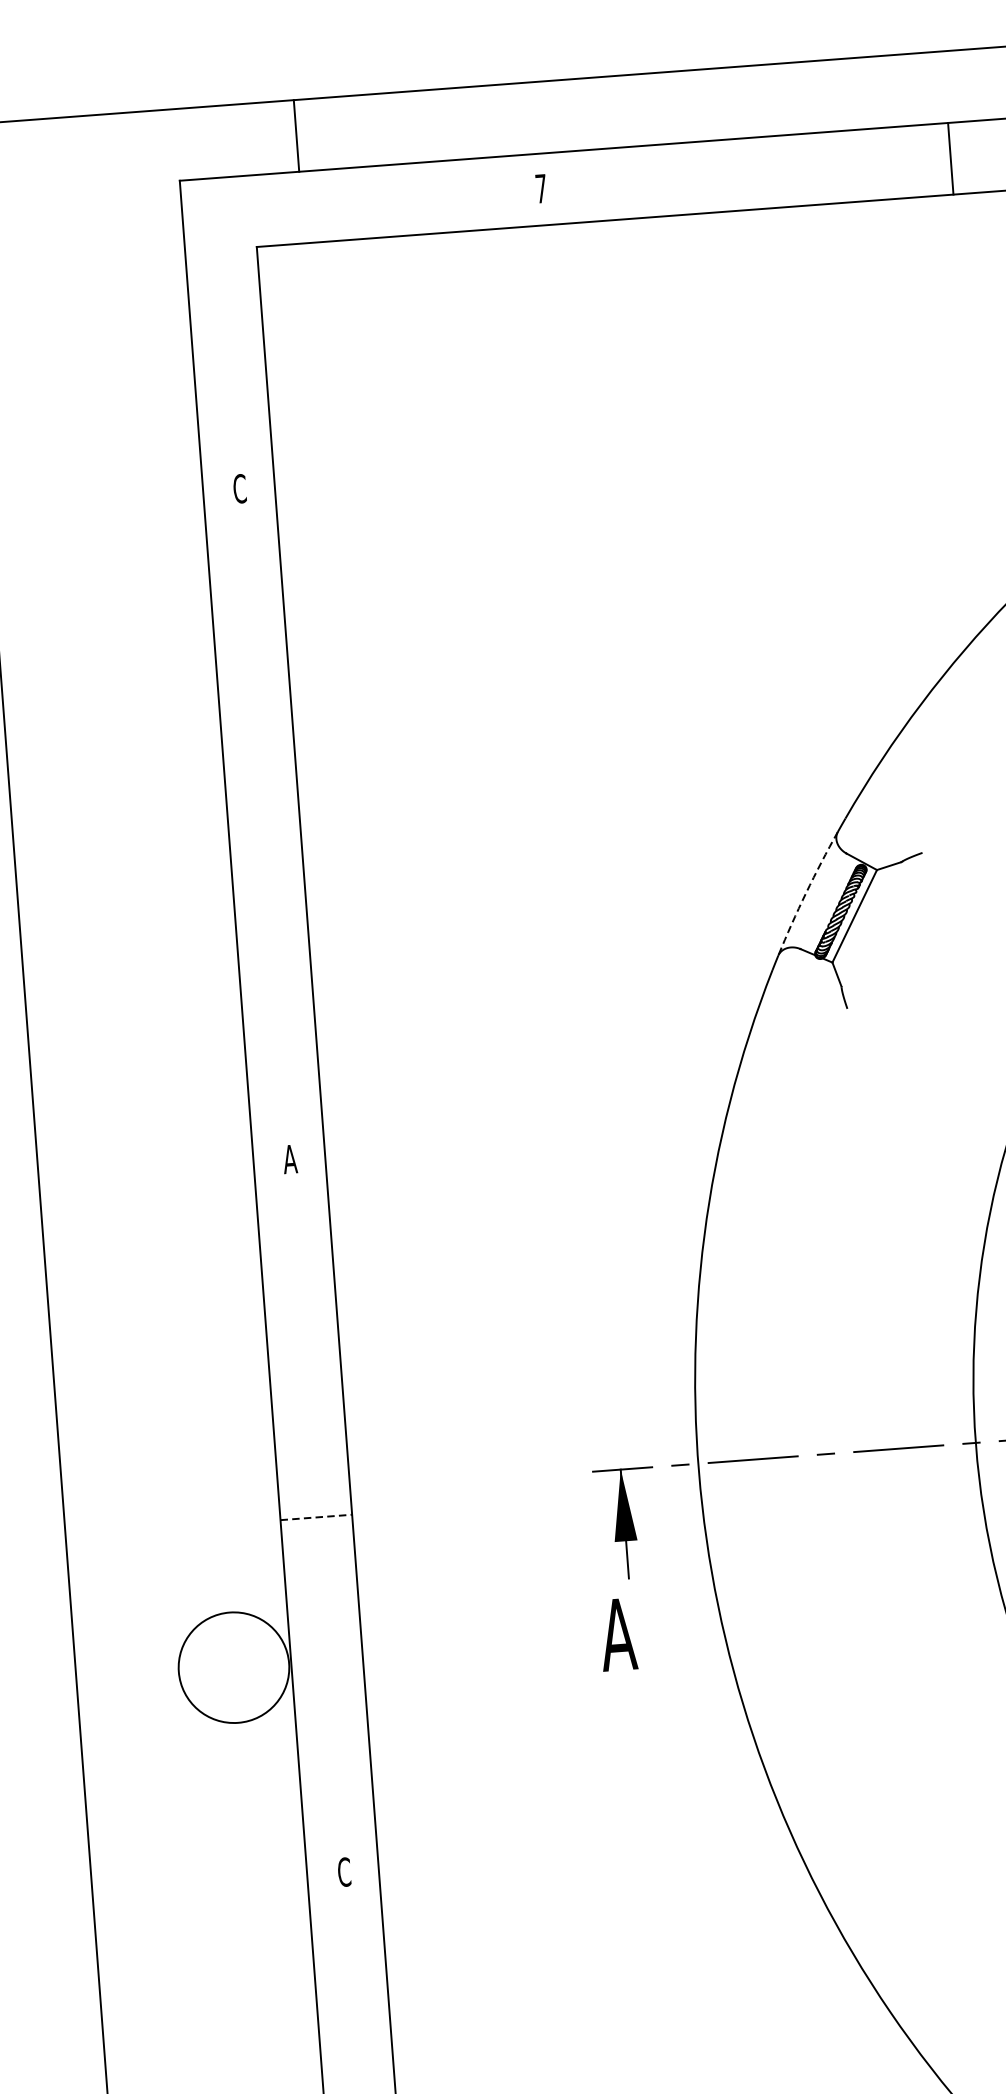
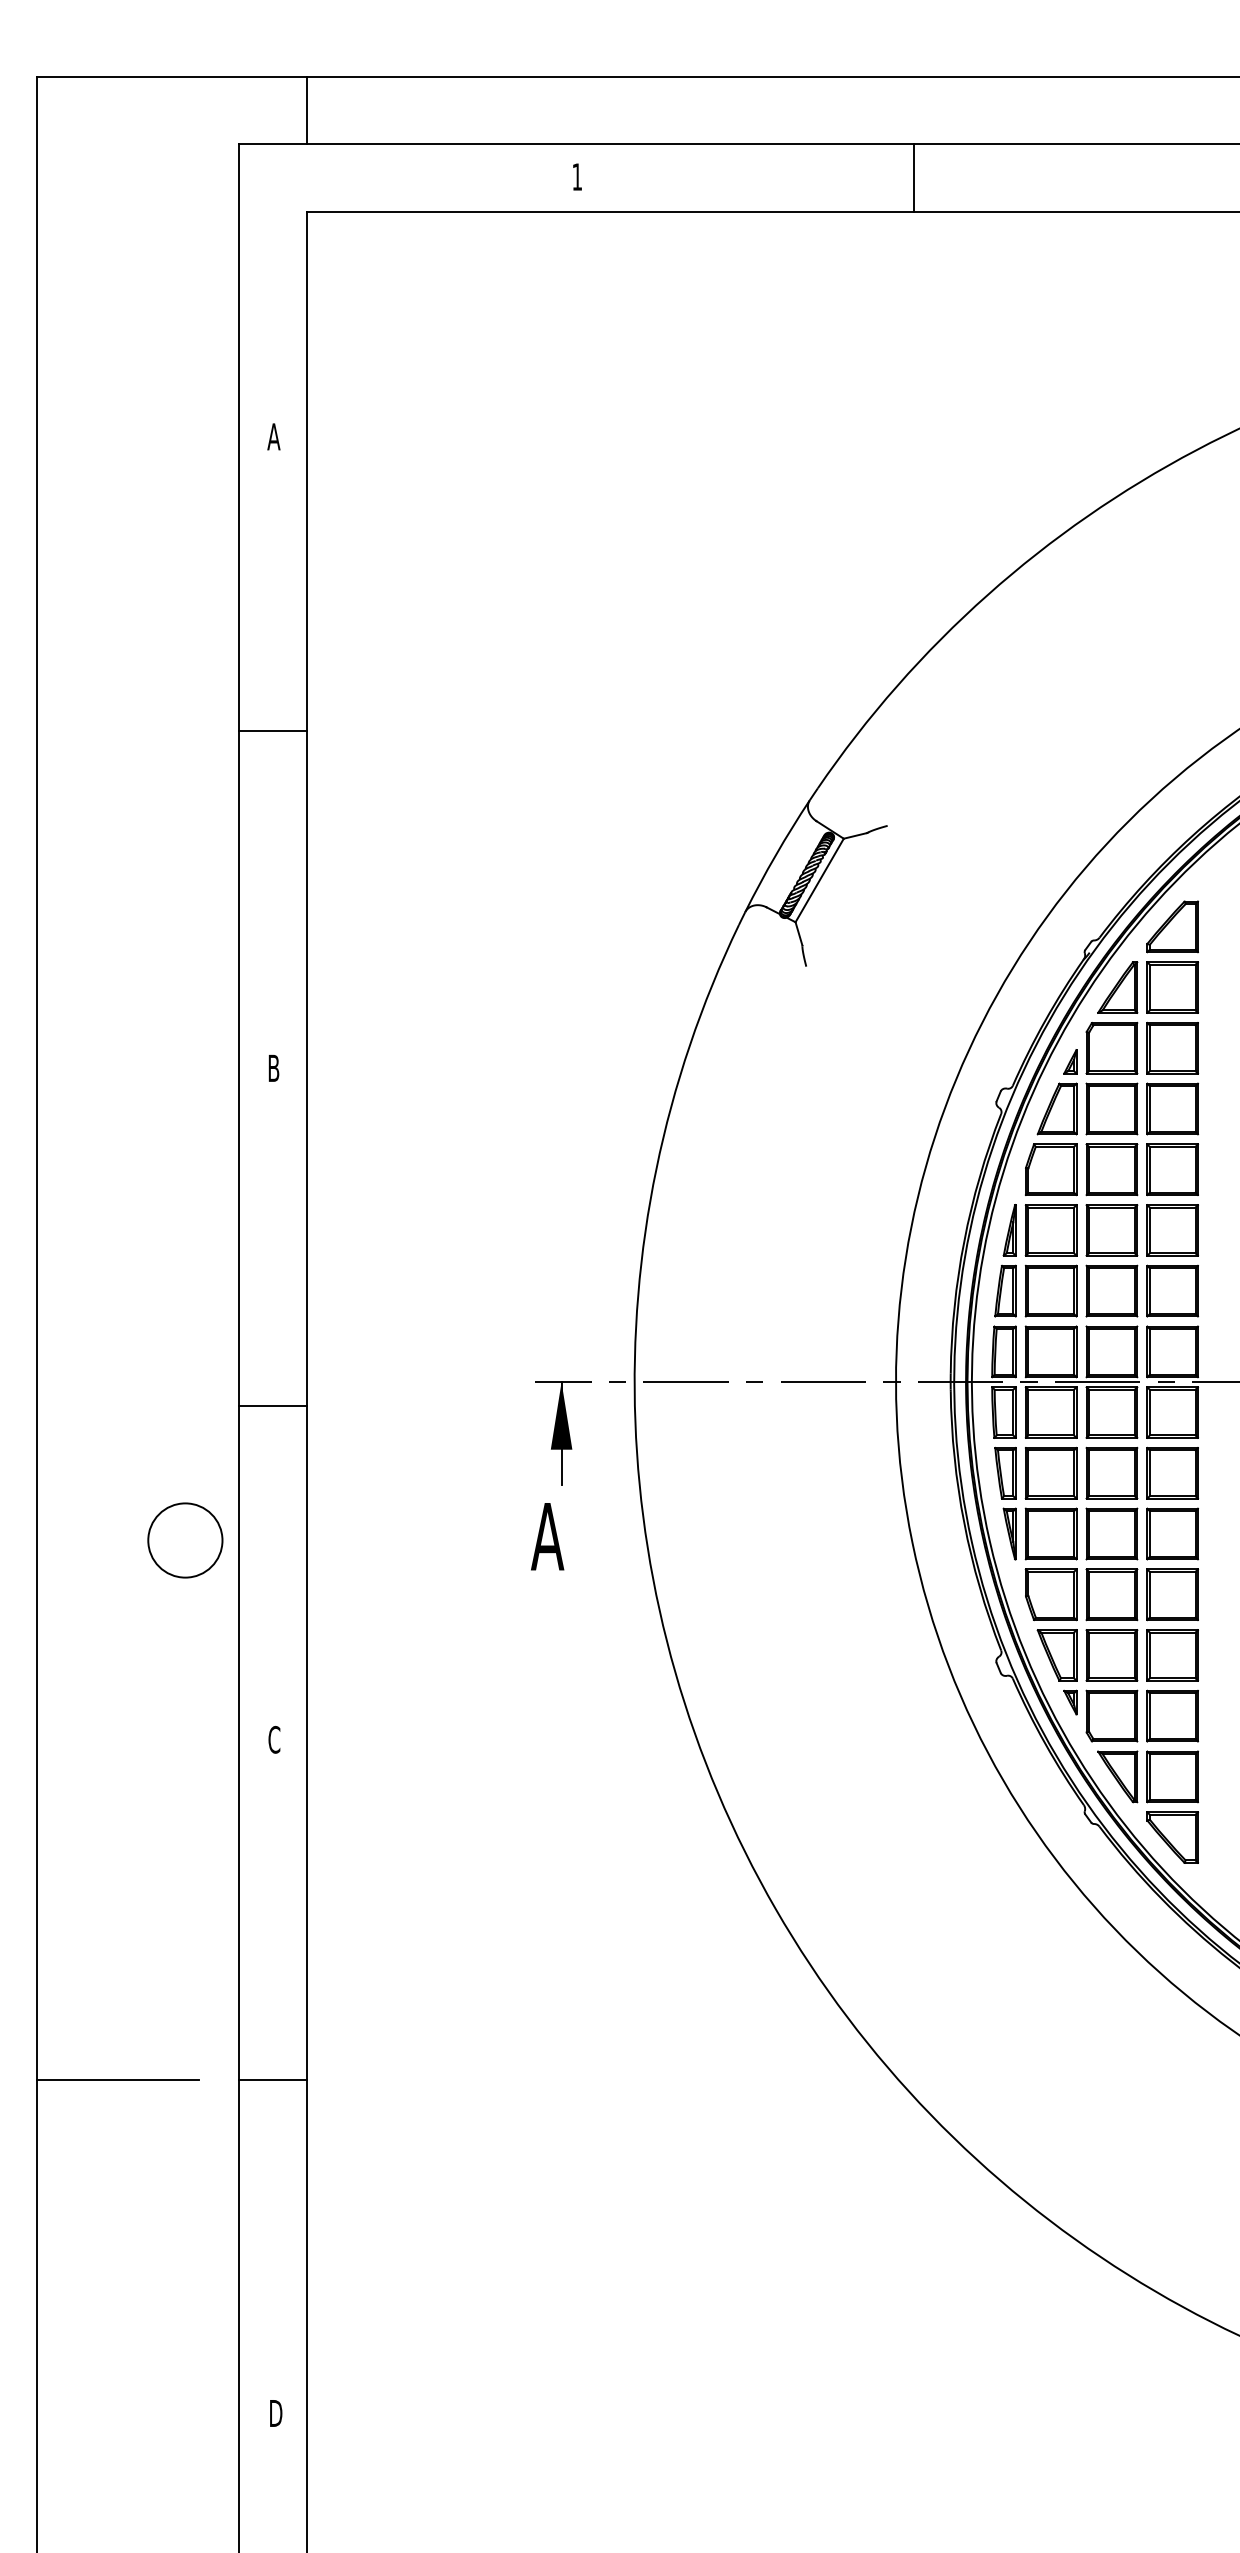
line: (296, 136) -> (306, 110), moved
line: (950, 158) -> (913, 177), moved
text: (540, 188) -> (576, 176), 7 -> 1
text: (239, 488) -> (273, 436), C -> A
line: (261, 800) -> (272, 730), added
arc: (805, 893) -> (775, 855), dashed -> solid
text: (289, 1158) -> (273, 1067), A -> B
line: (316, 1517) -> (273, 1405), dashed -> solid
circle: (234, 1667) -> (185, 1540), size x0.71

